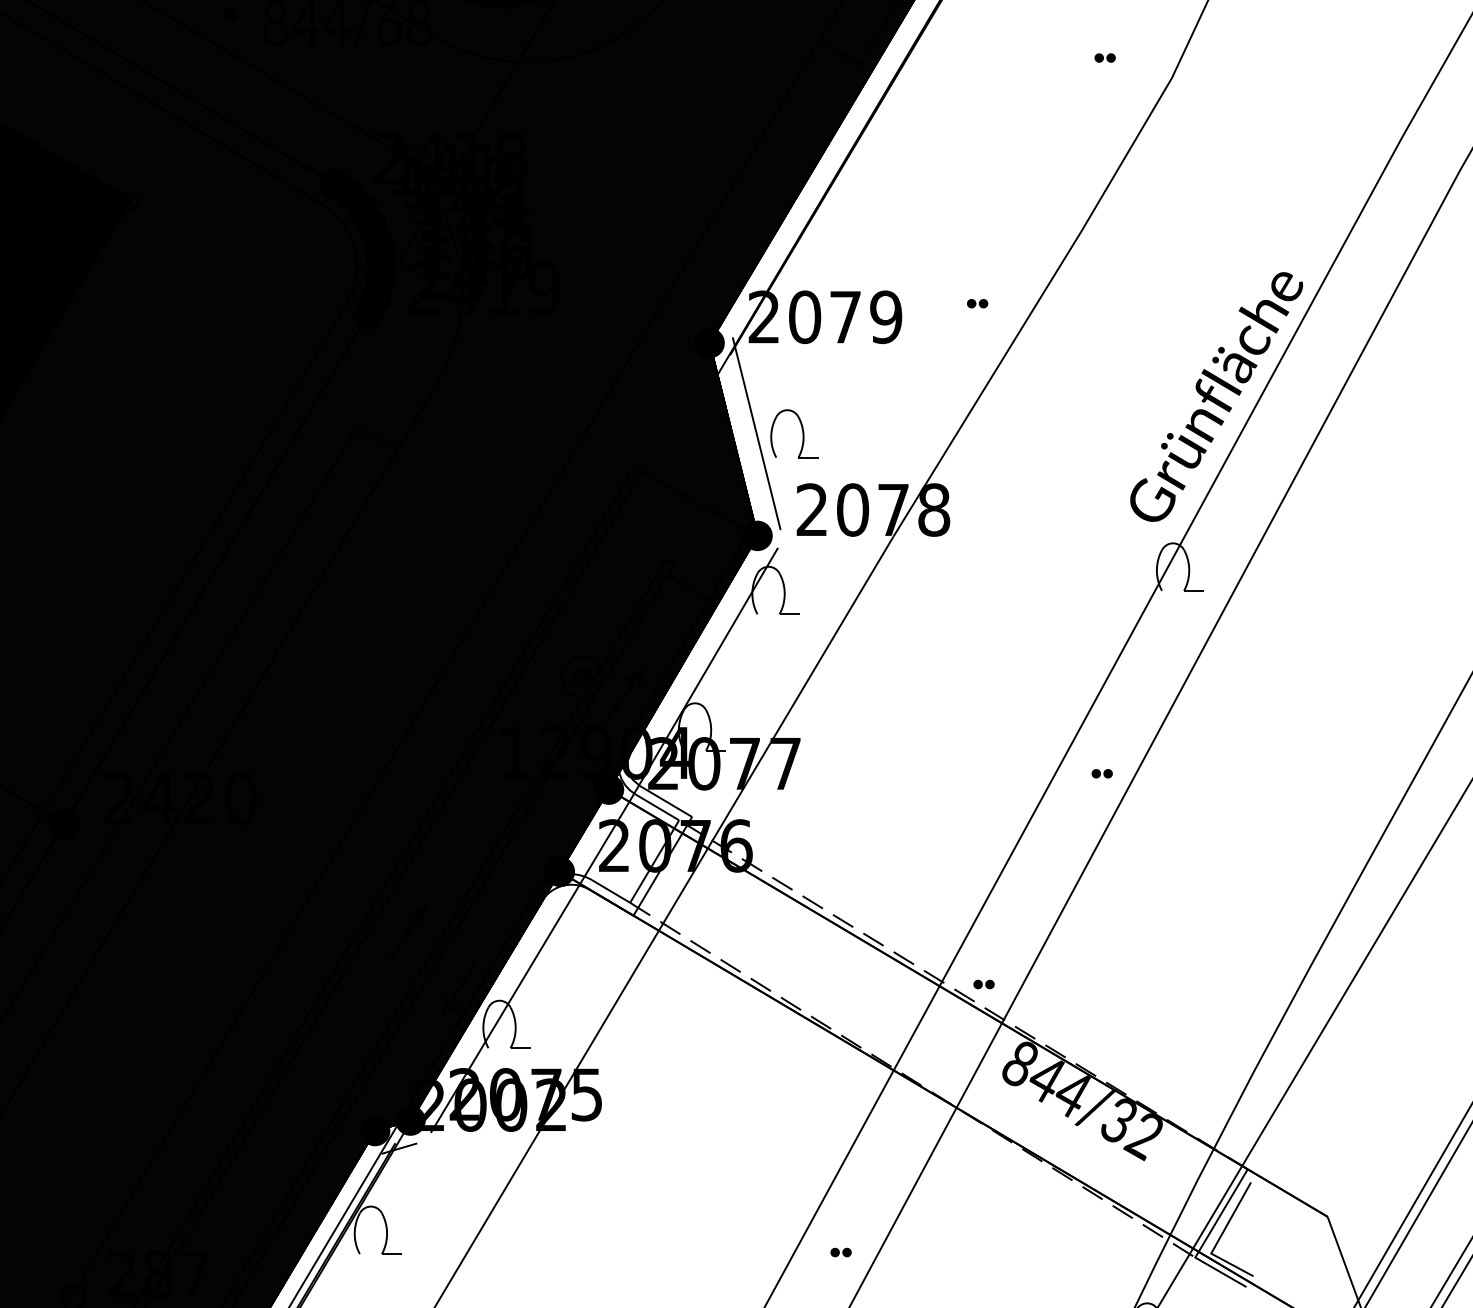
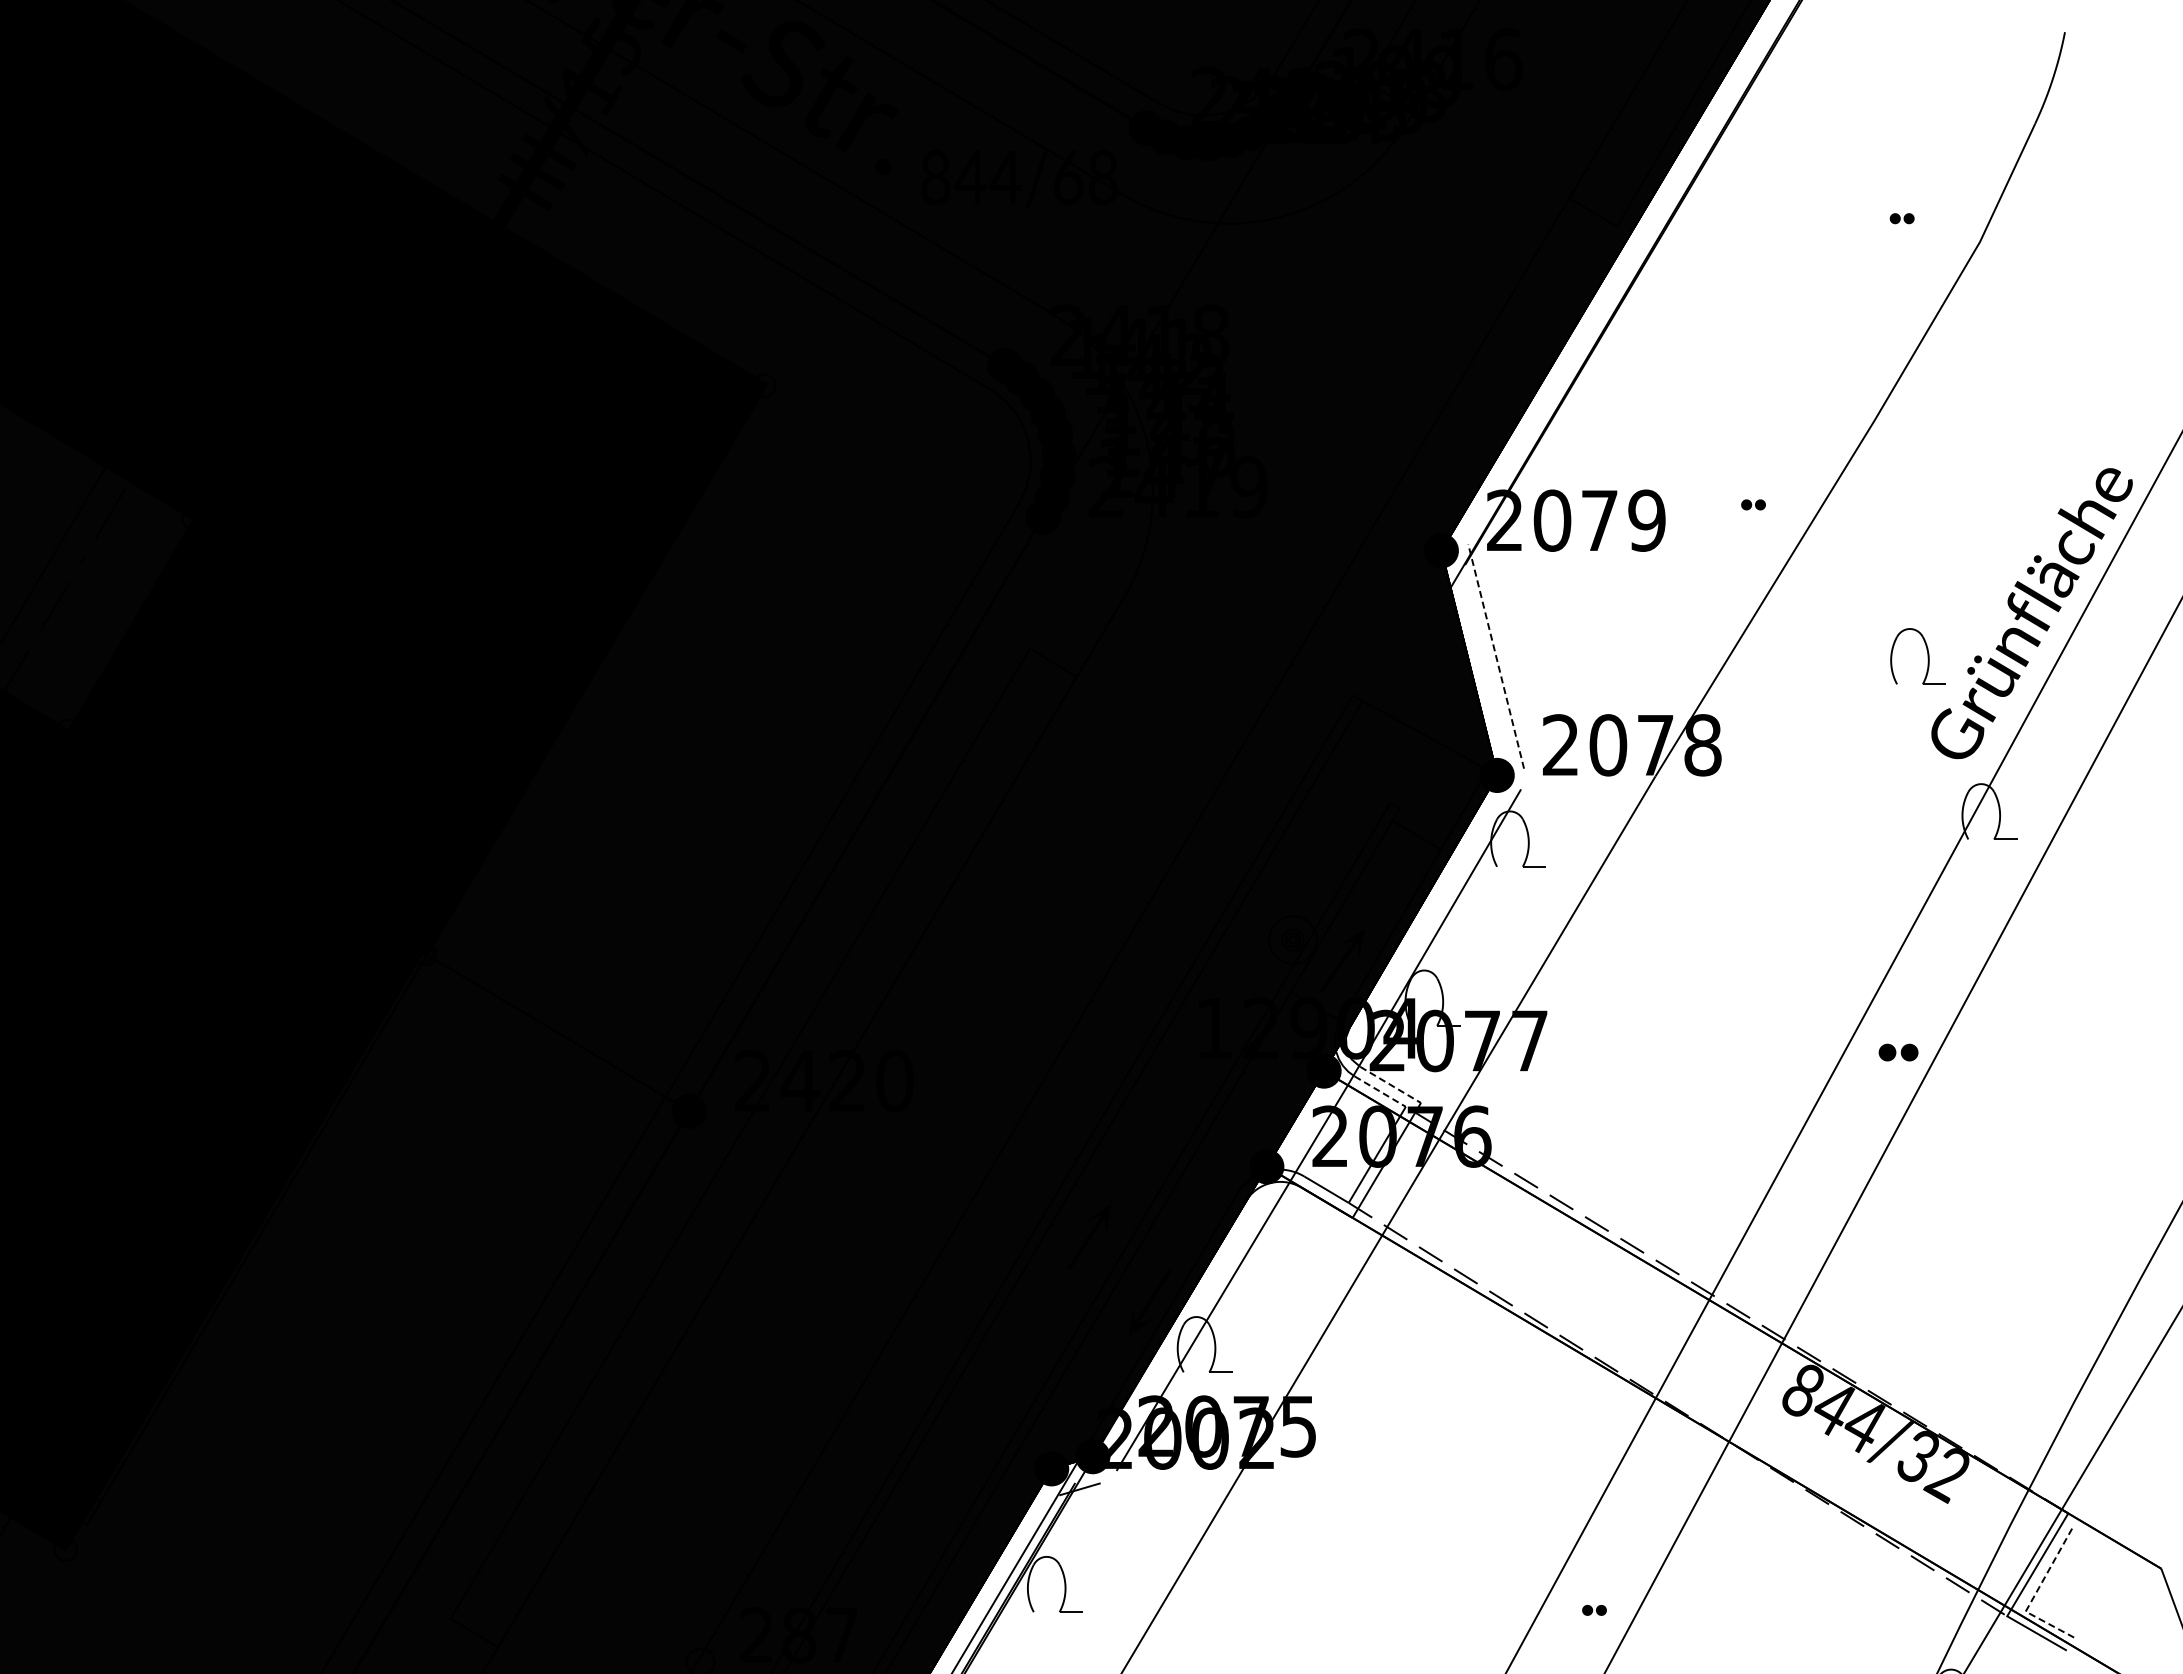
line: (756, 433) -> (1496, 656), solid -> dashed
part: (802, 433) -> (1927, 656), moved
part: (1102, 773) -> (1898, 1052), size x1.6
line: (666, 802) -> (1391, 1085), solid -> dashed
line: (657, 807) -> (1380, 1091), solid -> dashed
part: (983, 983) -> (1760, 1297), removed
line: (1218, 1239) -> (2034, 1595), solid -> dashed

